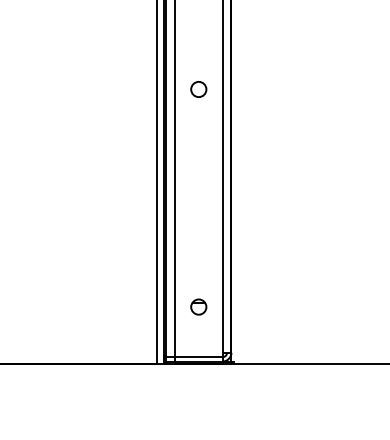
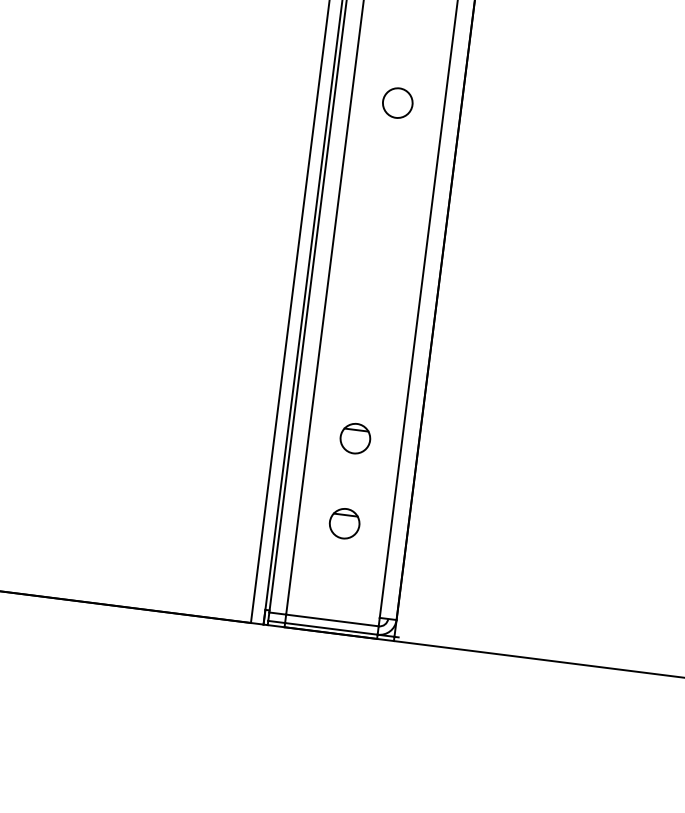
part: (198, 262) -> (354, 437), added

